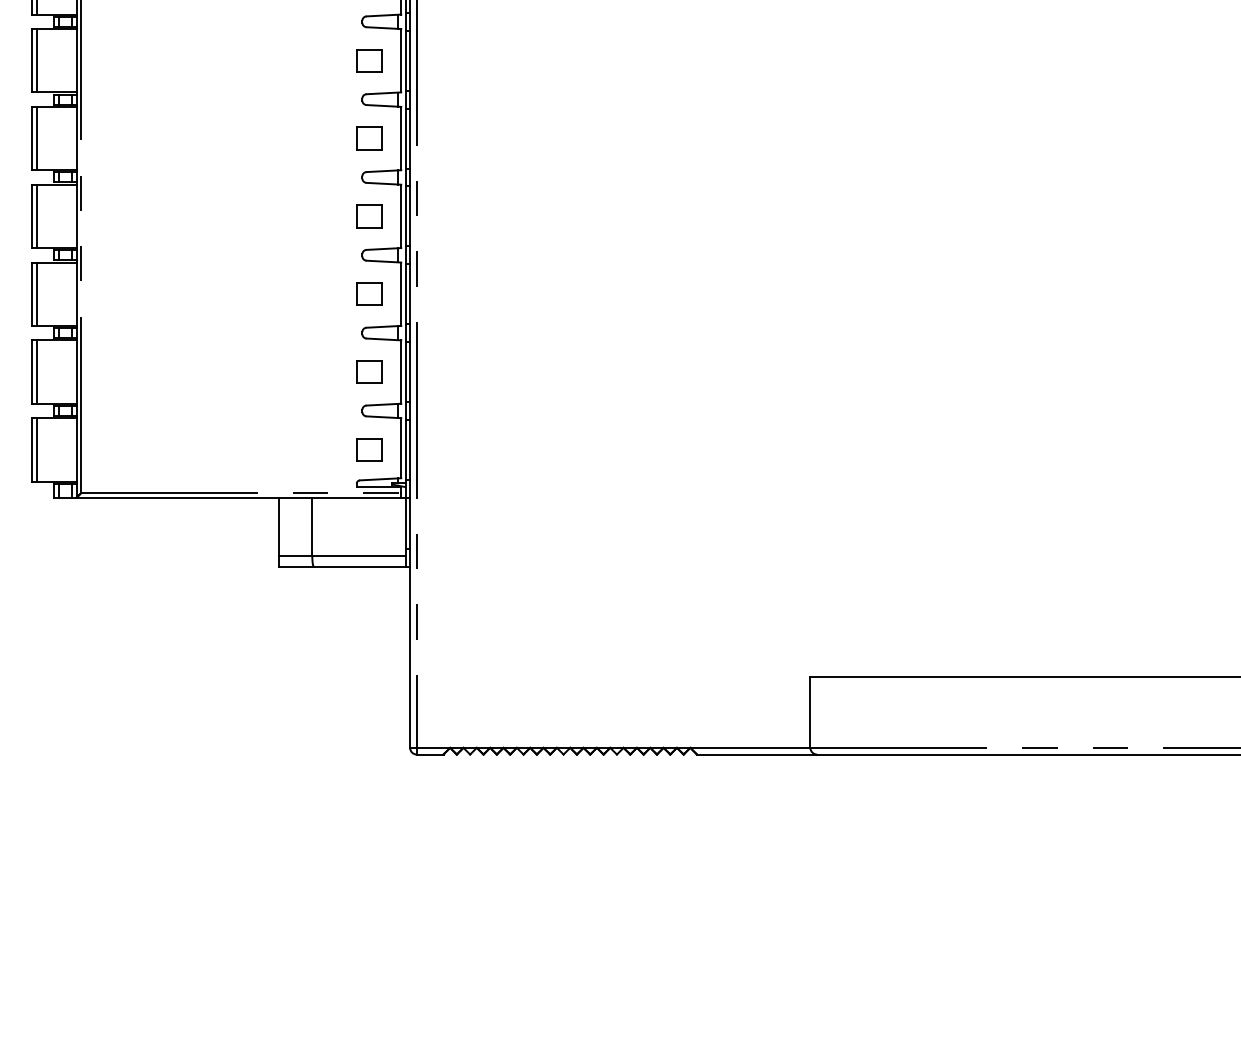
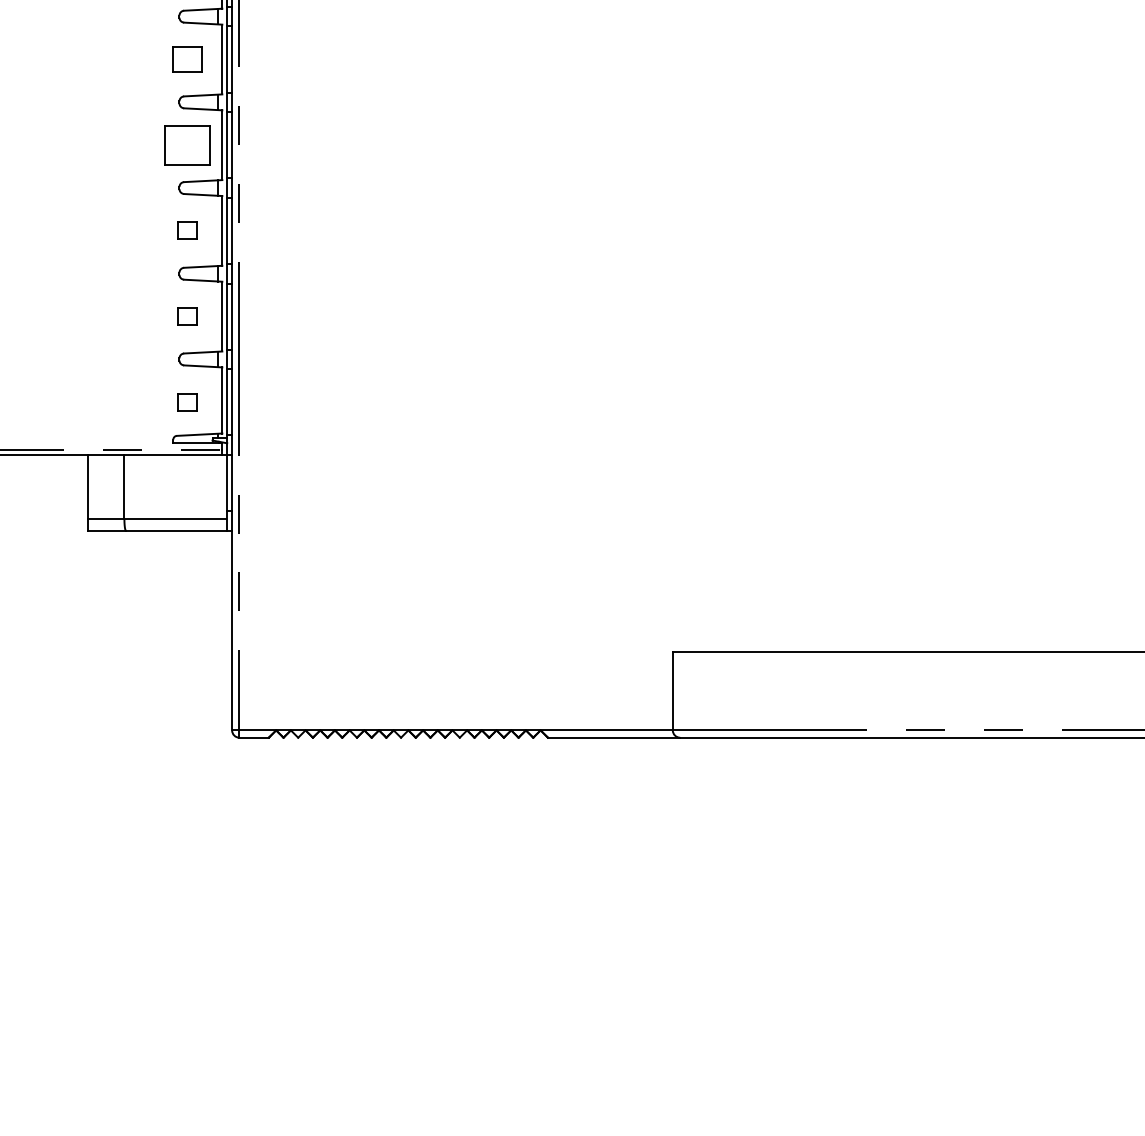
part: (369, 216) -> (187, 145), size x1.6
part: (369, 293) -> (187, 230), size x0.7
part: (369, 371) -> (187, 315), size x0.7
part: (369, 449) -> (187, 401), size x0.7

